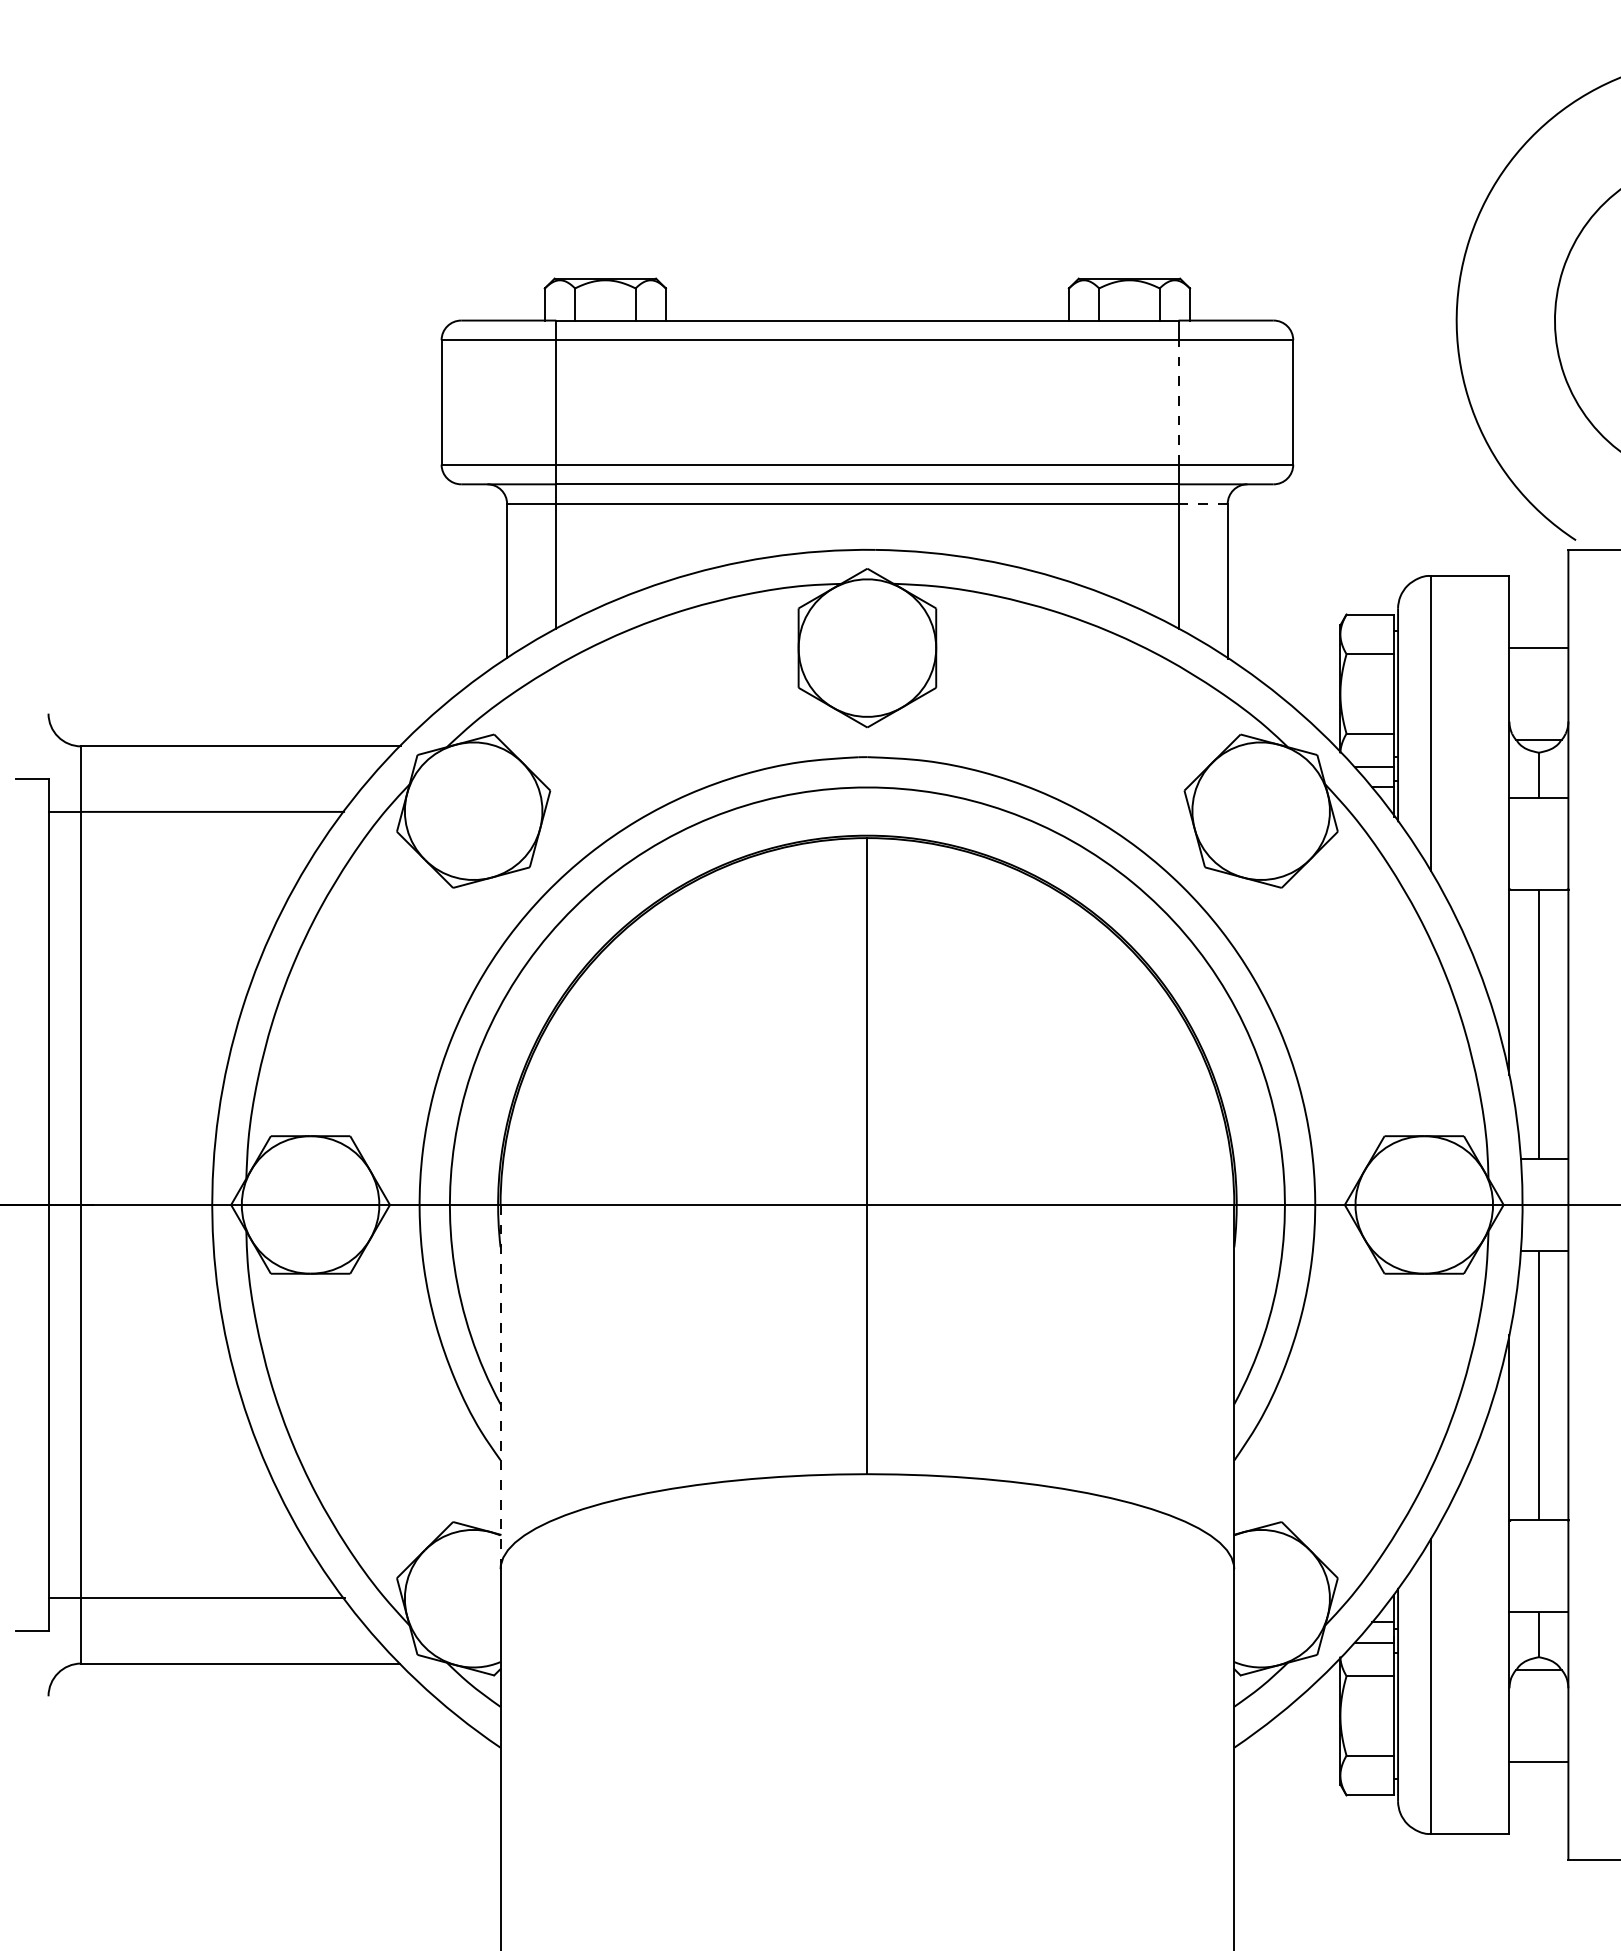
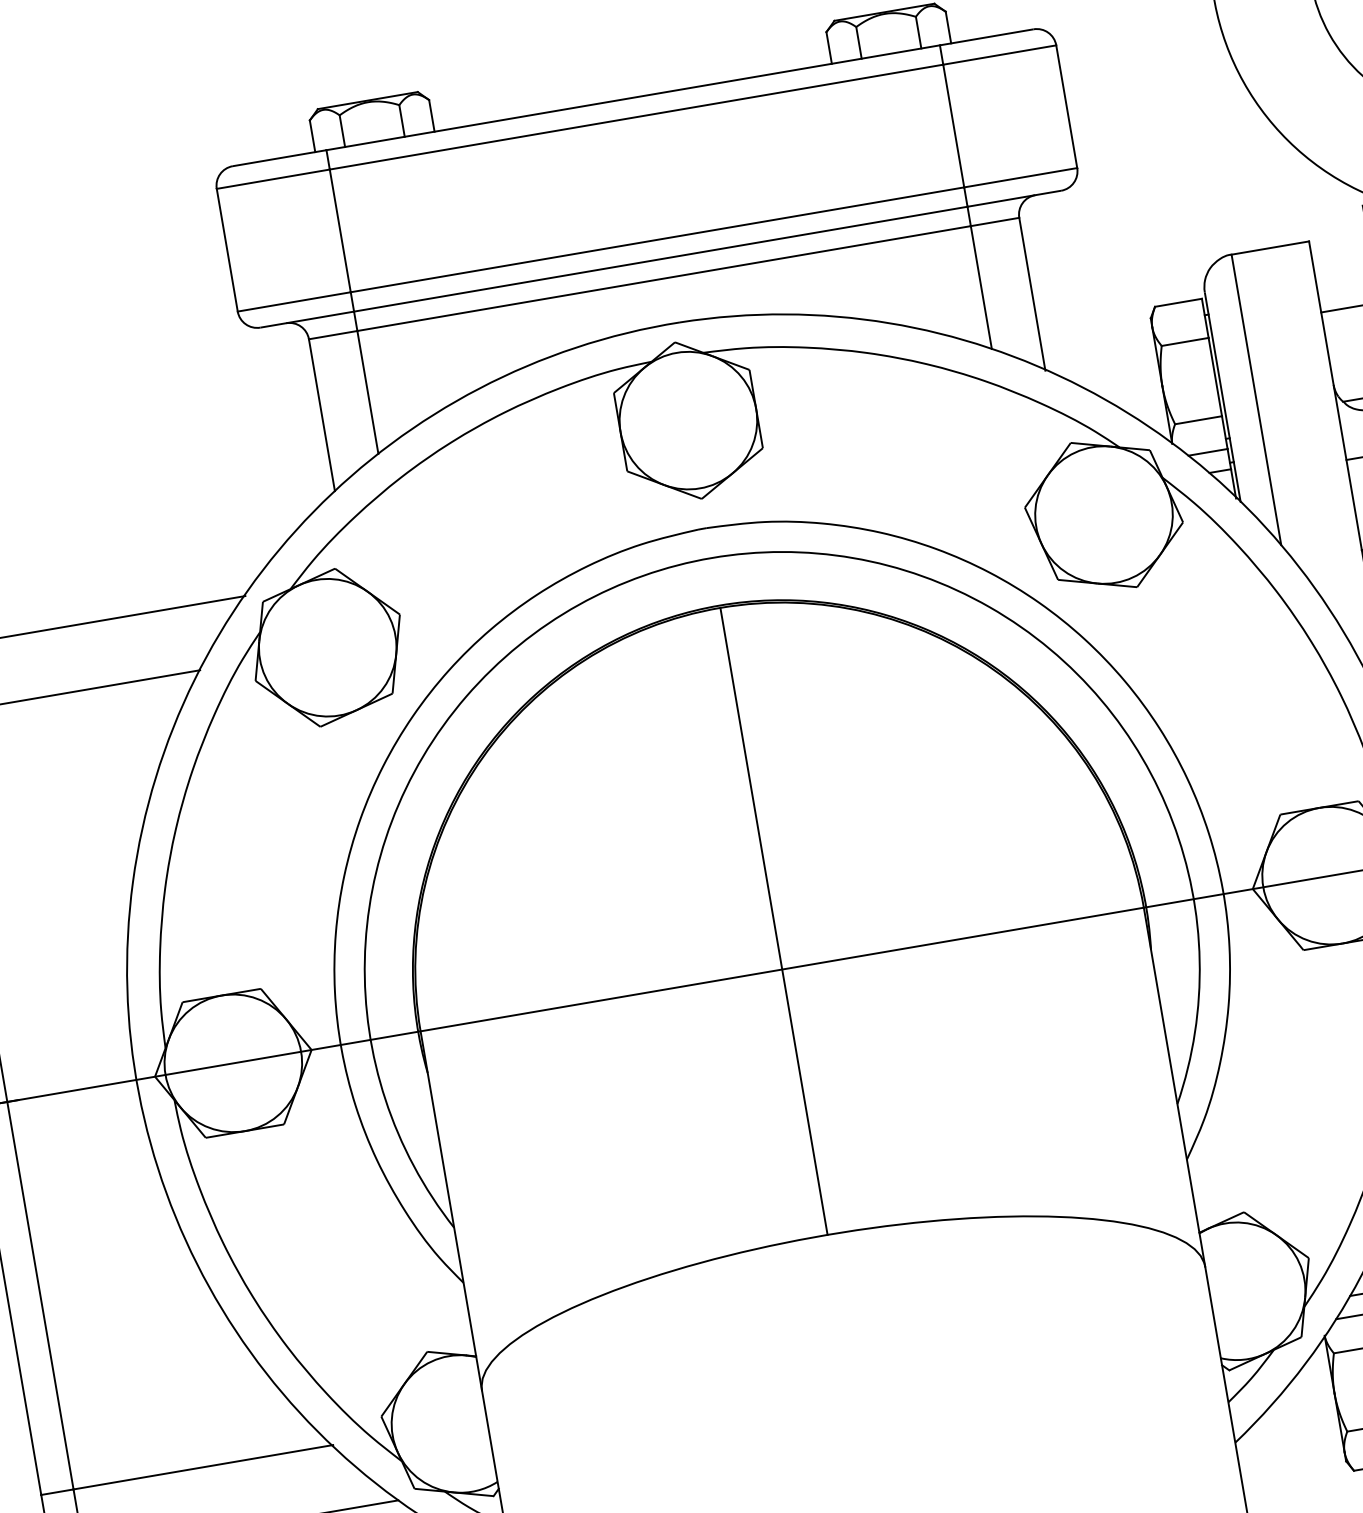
line: (1178, 401) -> (953, 125), dashed -> solid
line: (1203, 504) -> (995, 222), dashed -> solid
line: (500, 1387) -> (451, 1211), dashed -> solid

